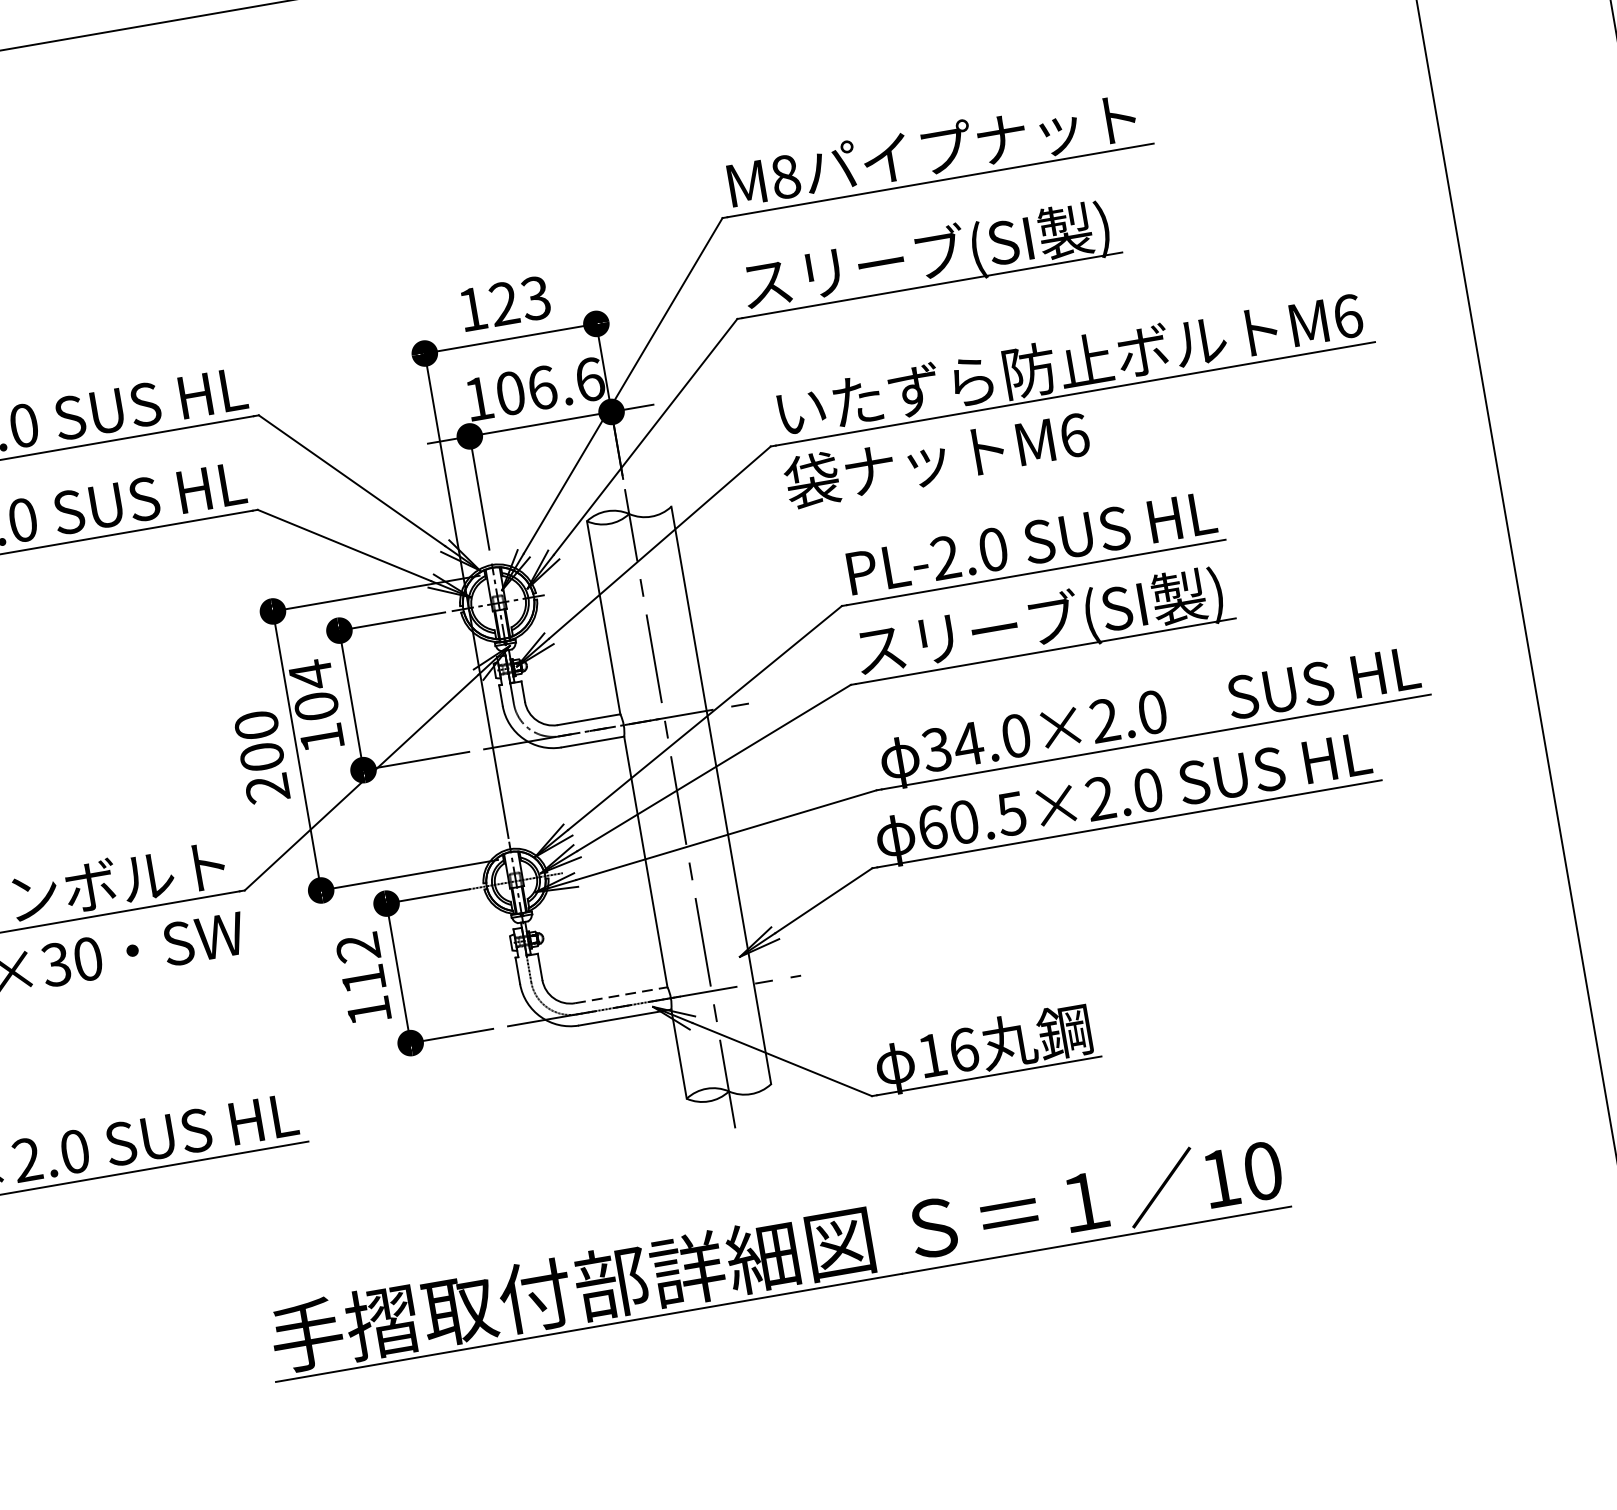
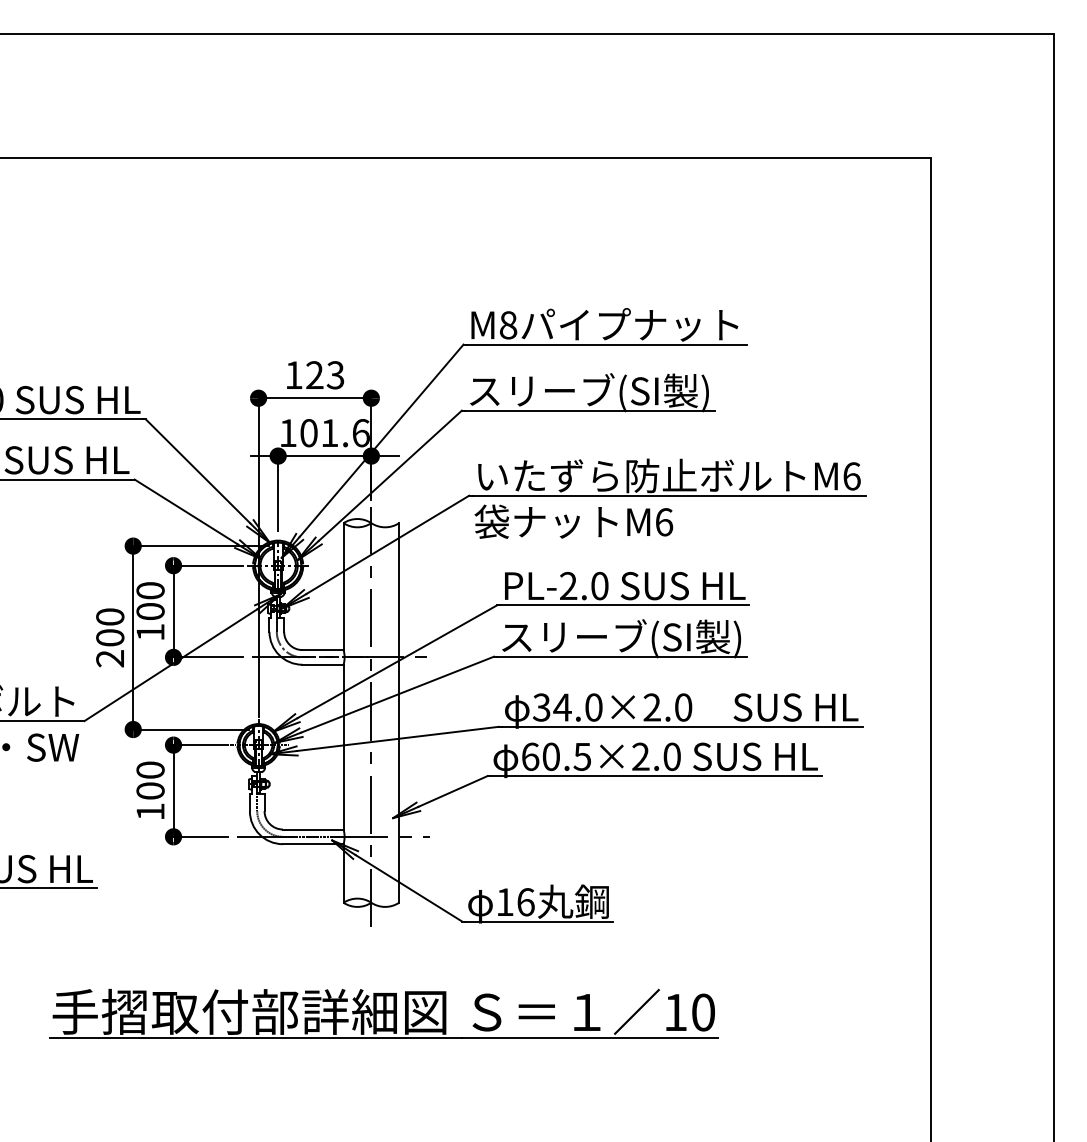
text: (541, 388) -> (329, 433), 106.6 -> 101.6
text: (310, 674) -> (150, 590), 104 -> 100
text: (360, 963) -> (150, 780), 112 -> 100
line: (621, 995) -> (313, 829), dashed -> solid

